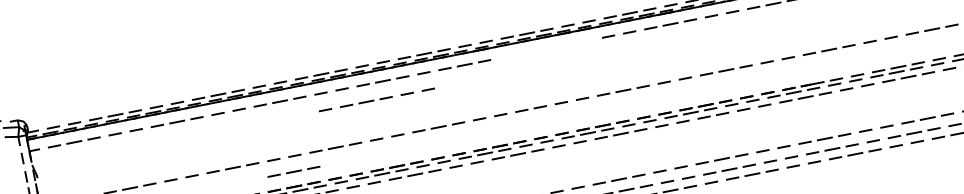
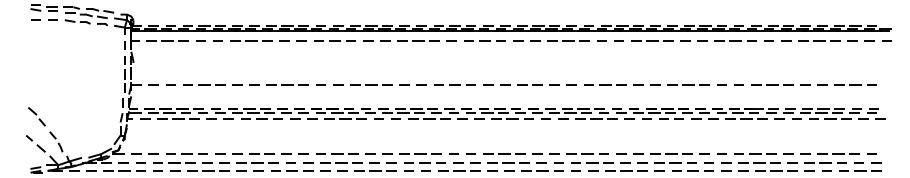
line: (546, 48) -> (551, 40), added
line: (373, 99) -> (408, 53), removed
line: (293, 171) -> (334, 97), removed

